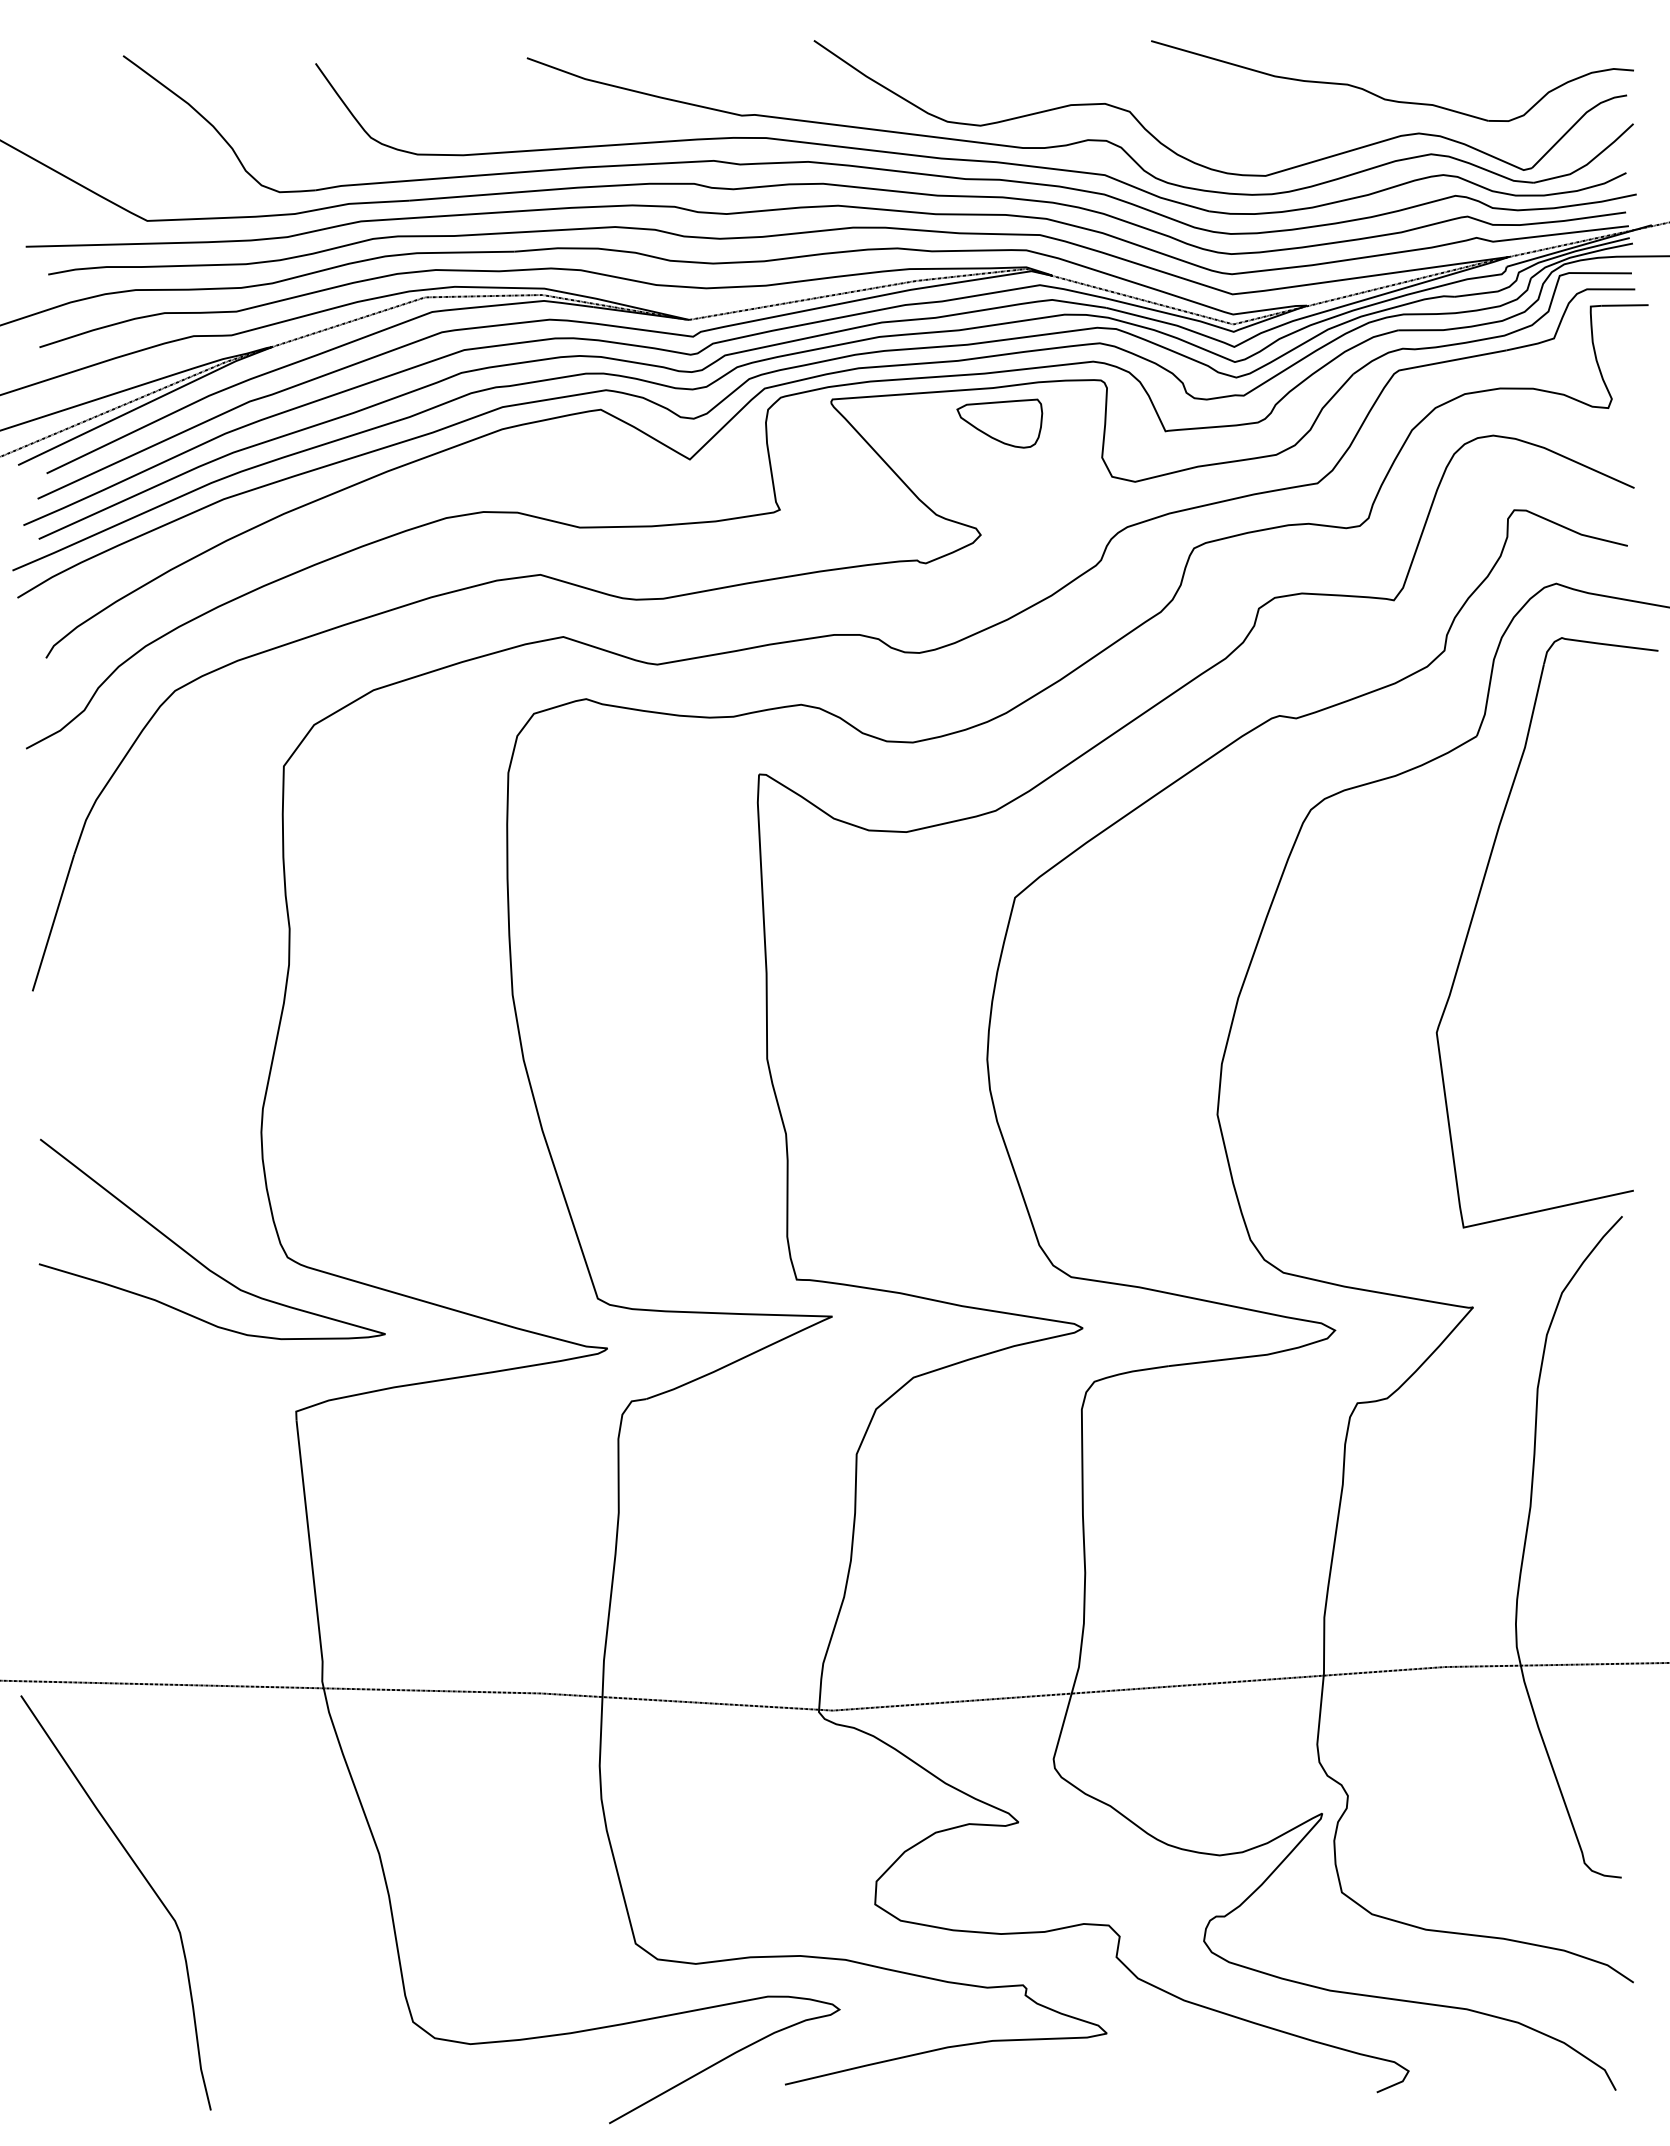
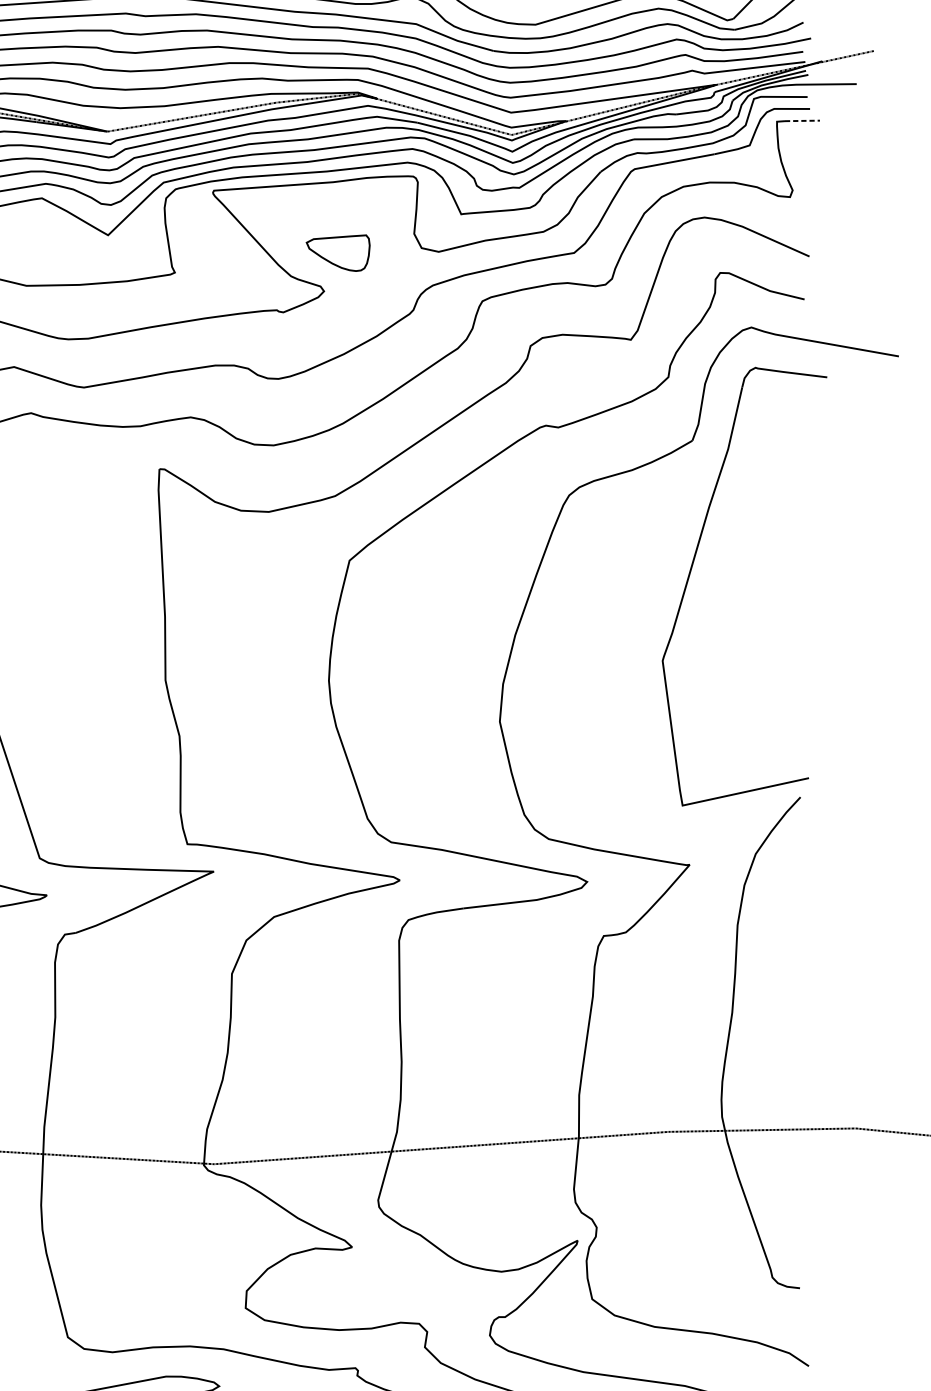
line: (1625, 305) -> (802, 120), solid -> dashed
part: (999, 423) -> (338, 253), moved

